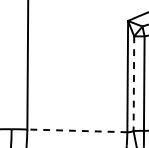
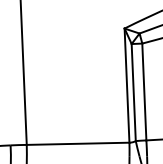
line: (133, 83) -> (133, 92), dashed -> solid
line: (76, 130) -> (77, 143), dashed -> solid

